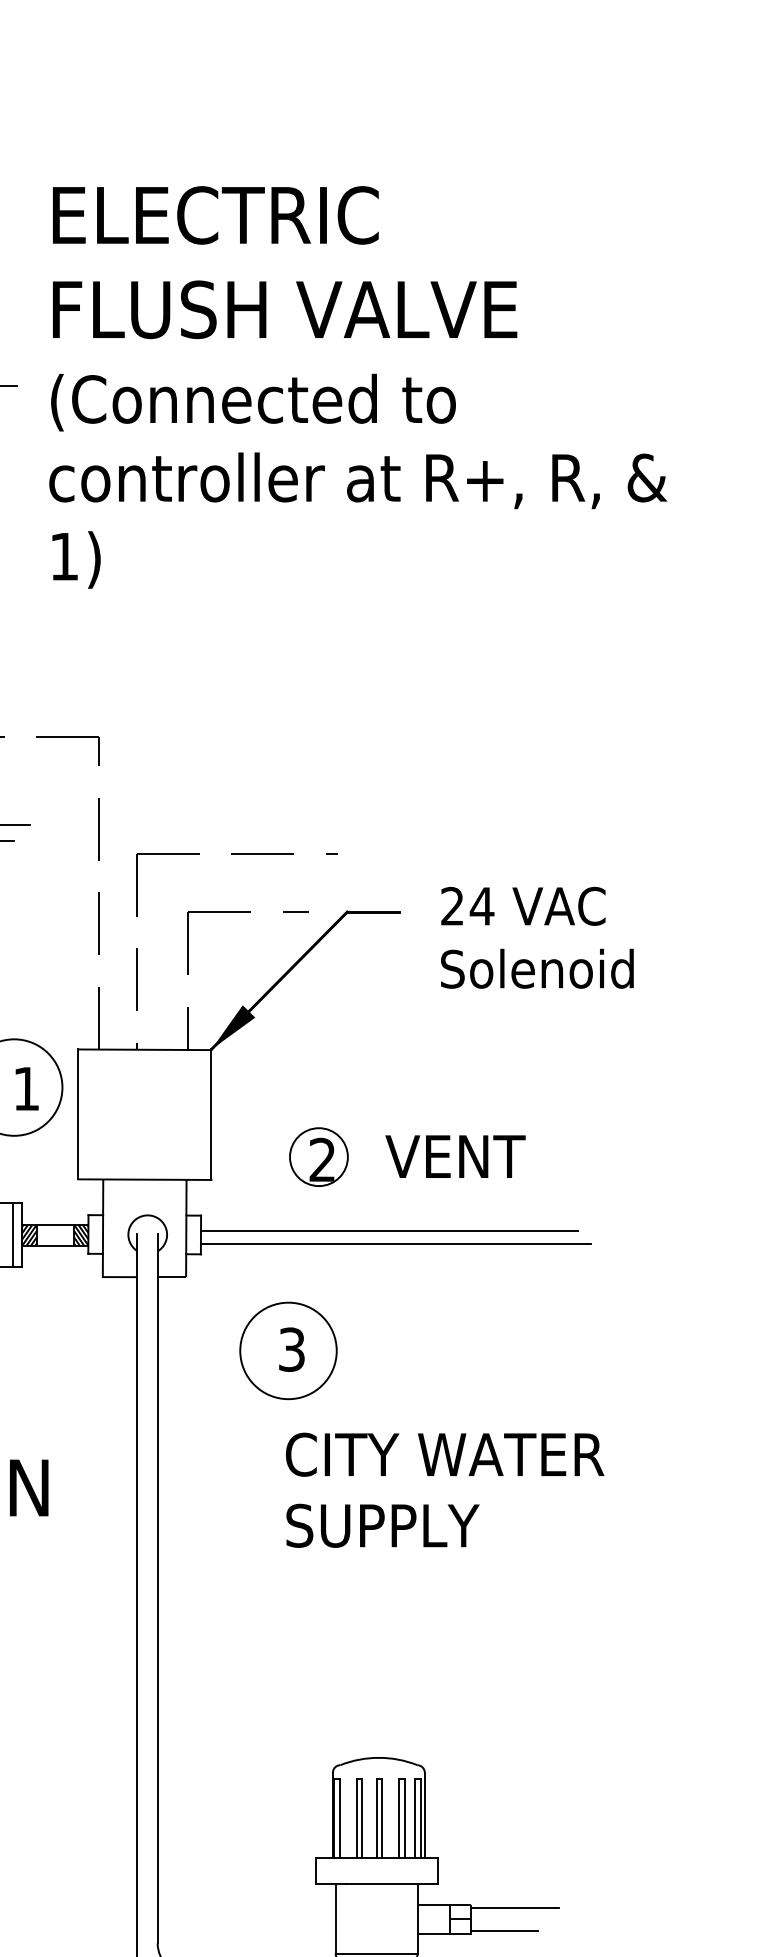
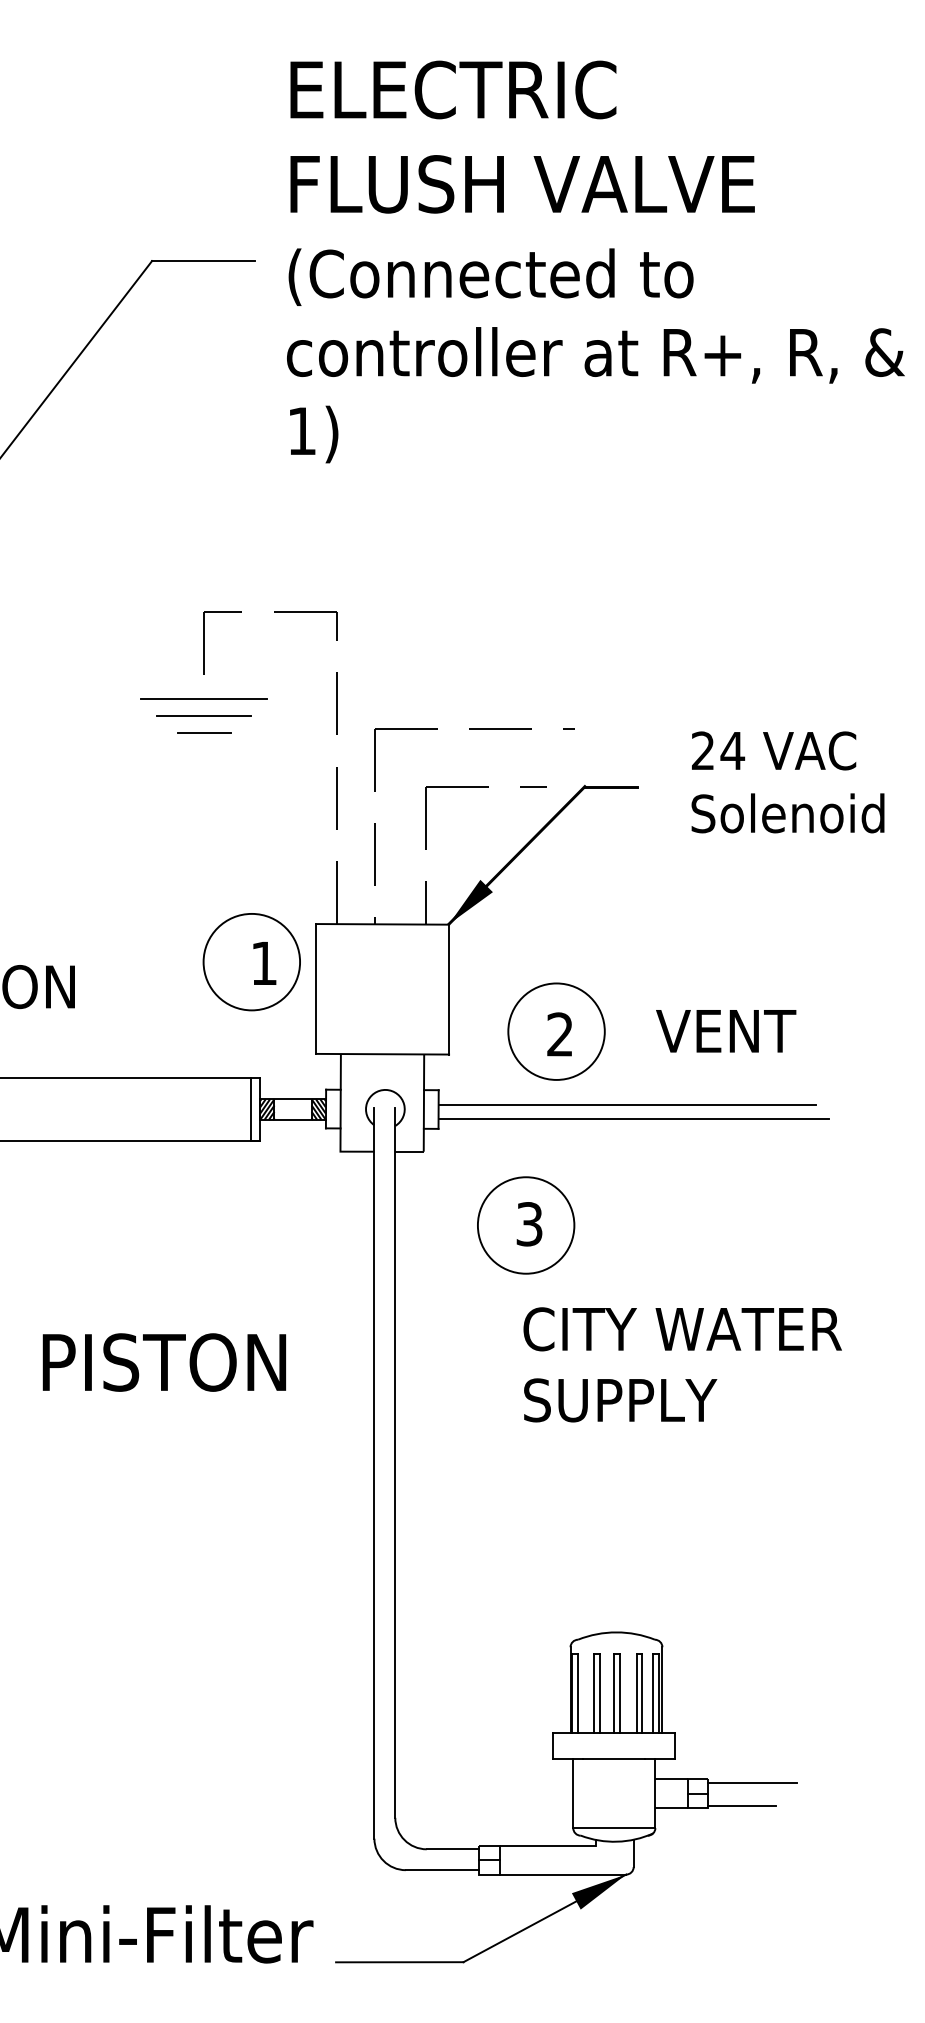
text: (536, 937) -> (787, 782), moved
circle: (318, 1156) -> (556, 1031), size x1.67
text: (455, 1156) -> (726, 1031), moved

